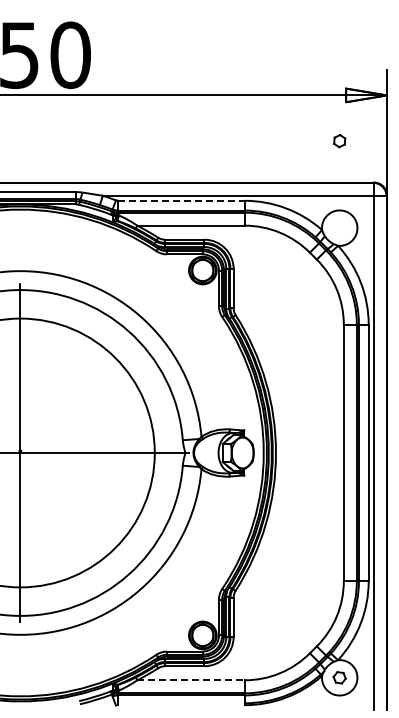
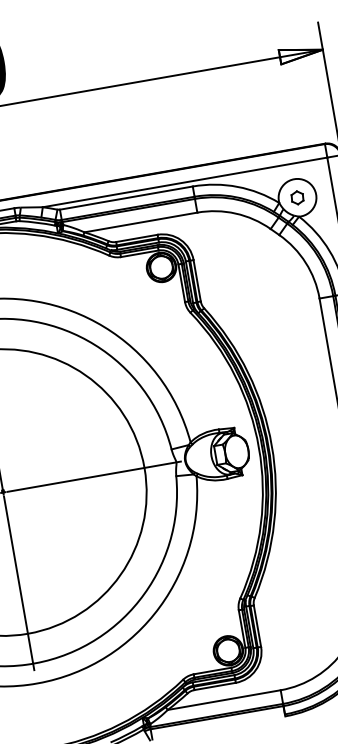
part: (339, 141) -> (297, 198), moved
line: (182, 200) -> (127, 197), dashed -> solid
line: (191, 680) -> (224, 700), dashed -> solid

